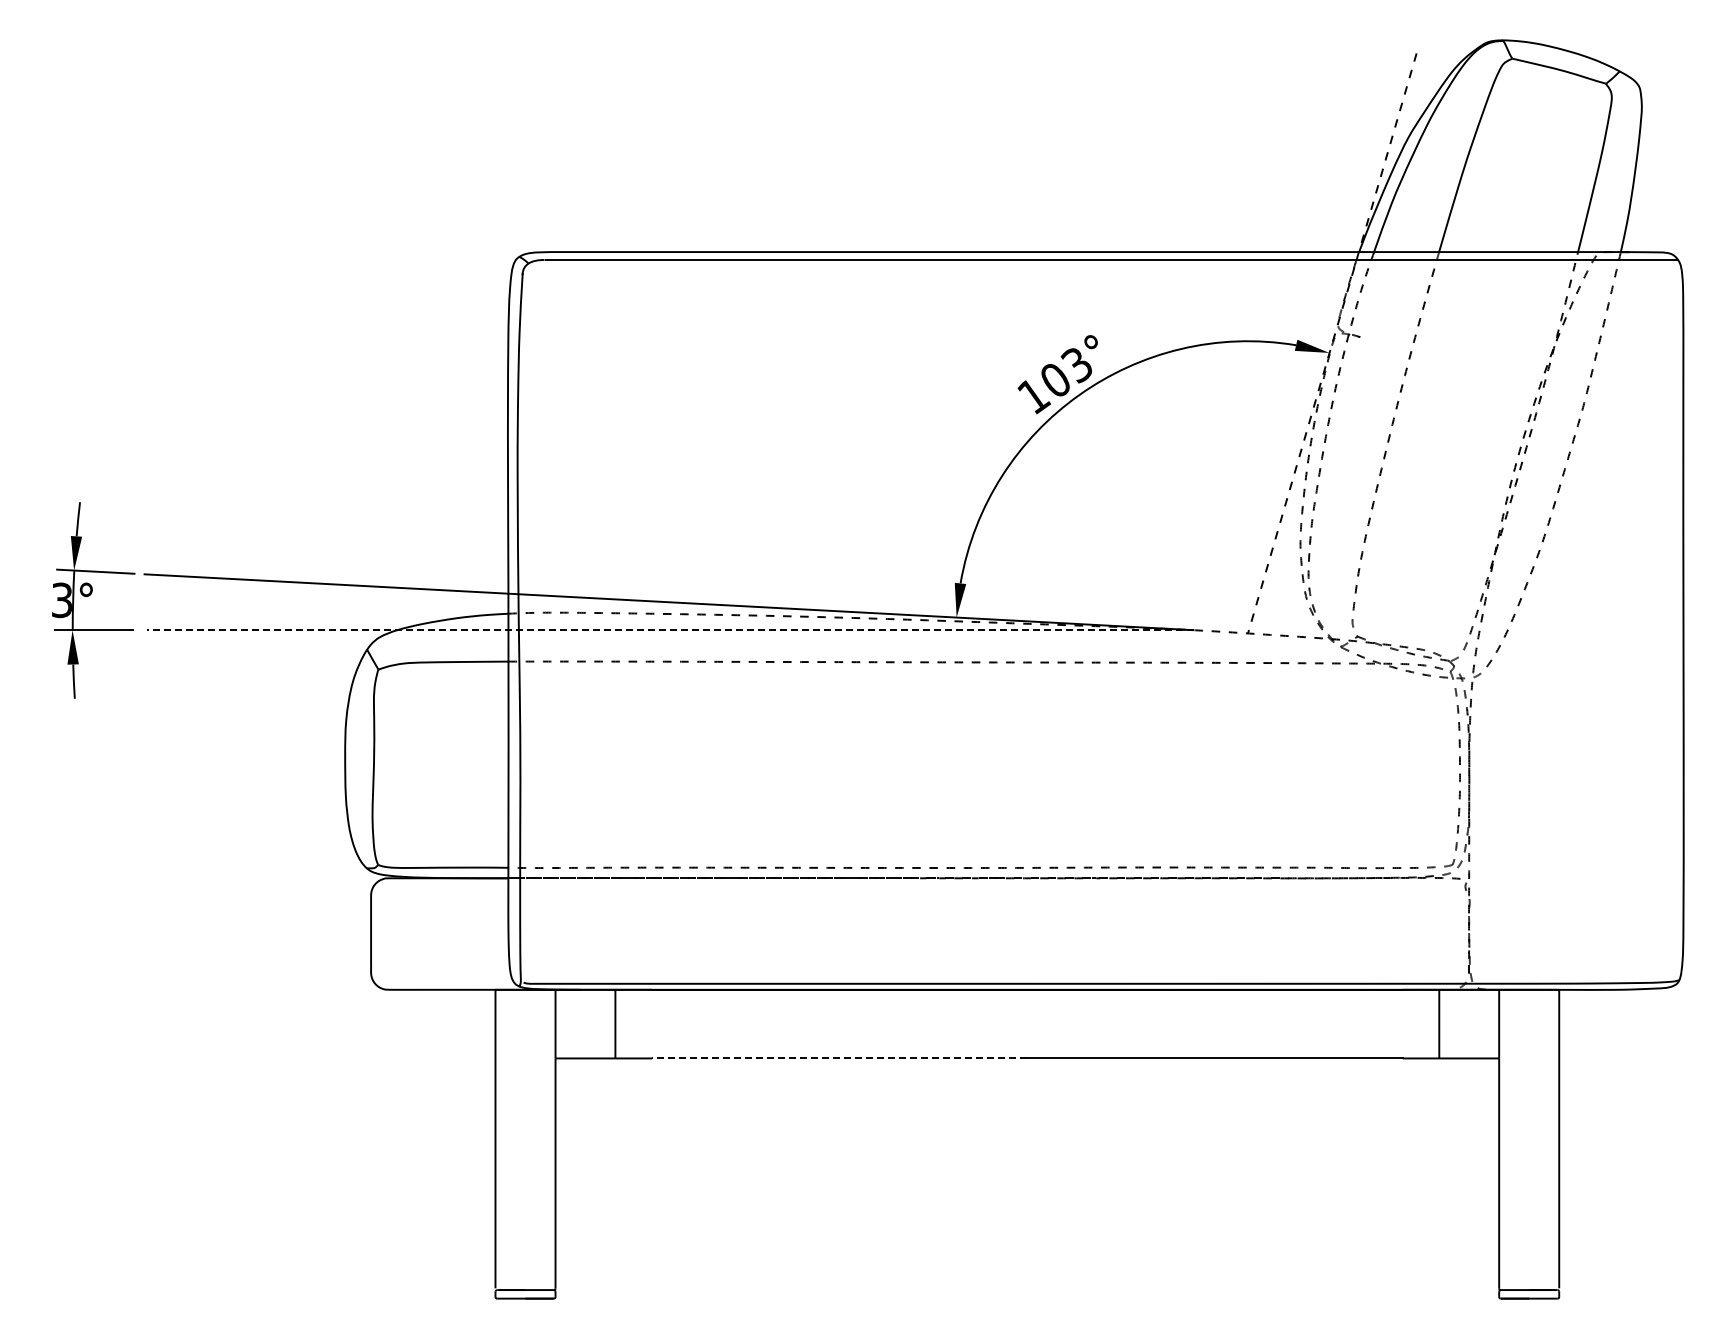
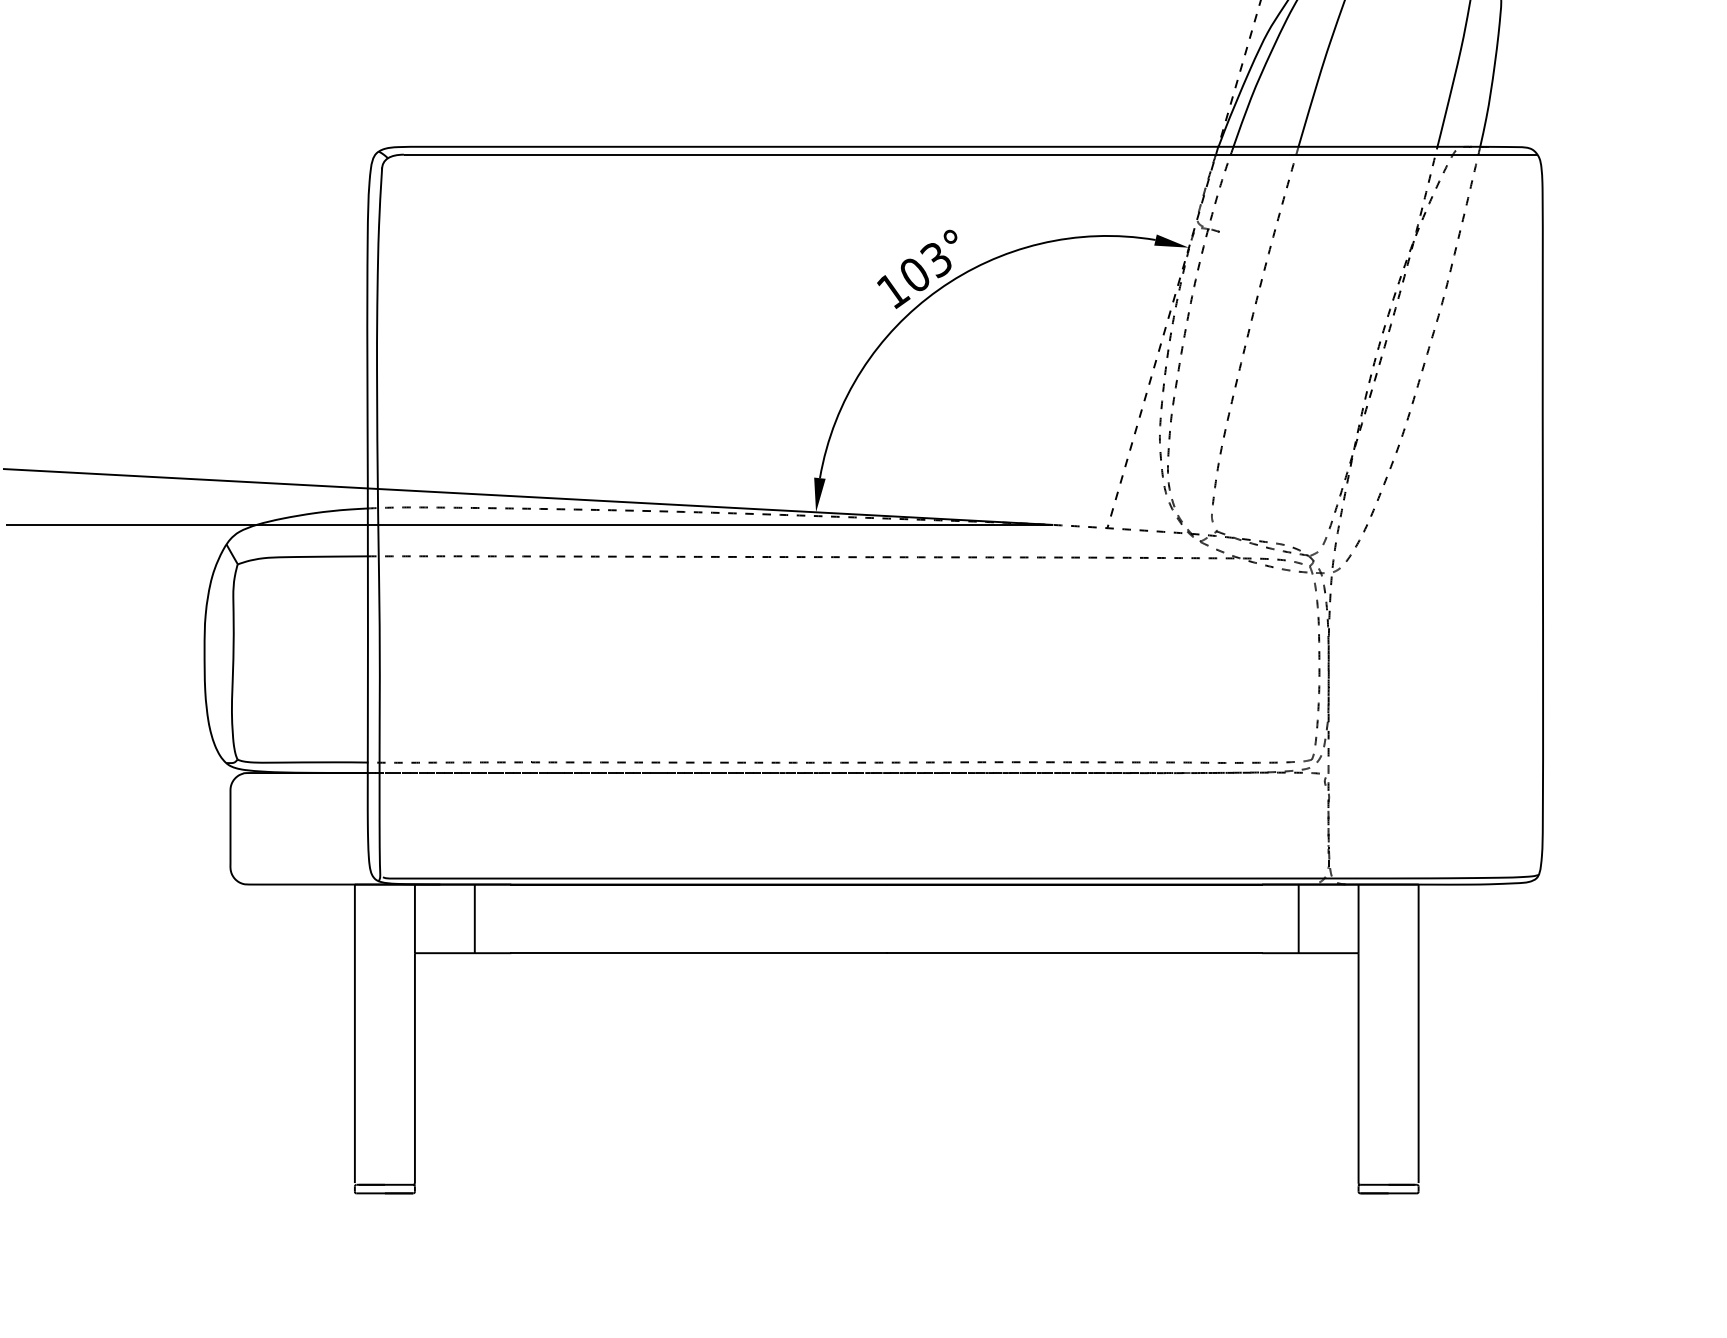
line: (670, 630) -> (529, 525), dashed -> solid
line: (839, 1058) -> (698, 953), dashed -> solid

